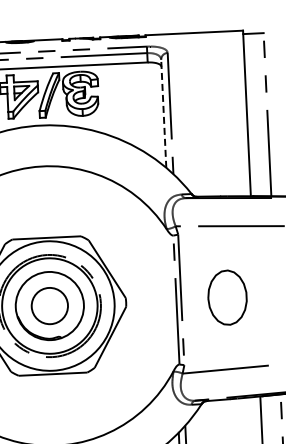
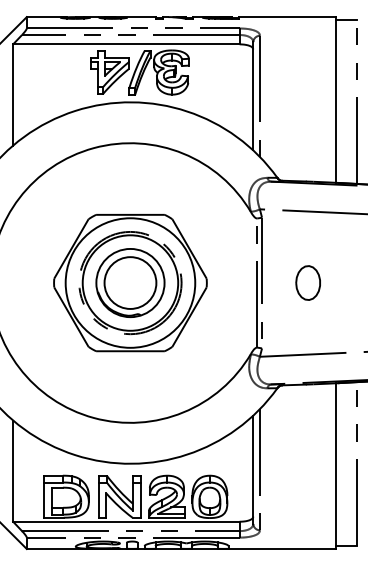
line: (163, 112) -> (253, 95), dashed -> solid
part: (226, 297) -> (307, 282), size x0.62
circle: (49, 305) -> (130, 282), size x1.43

